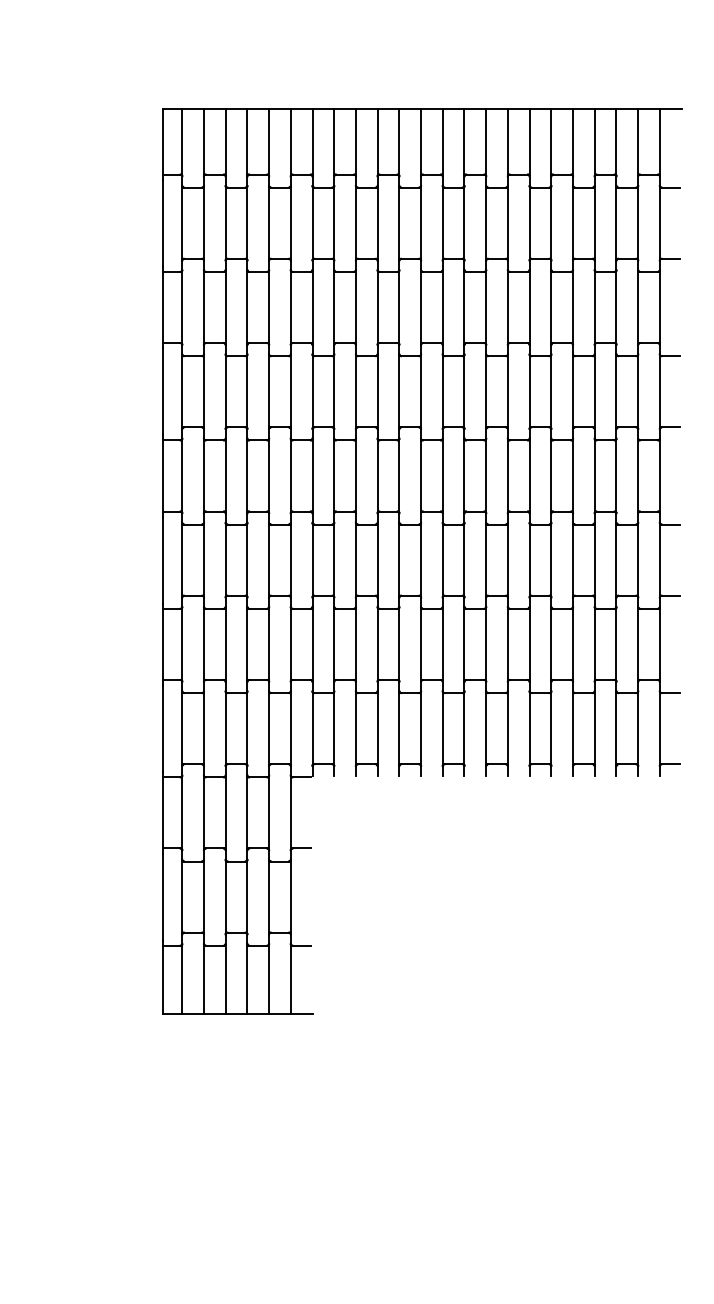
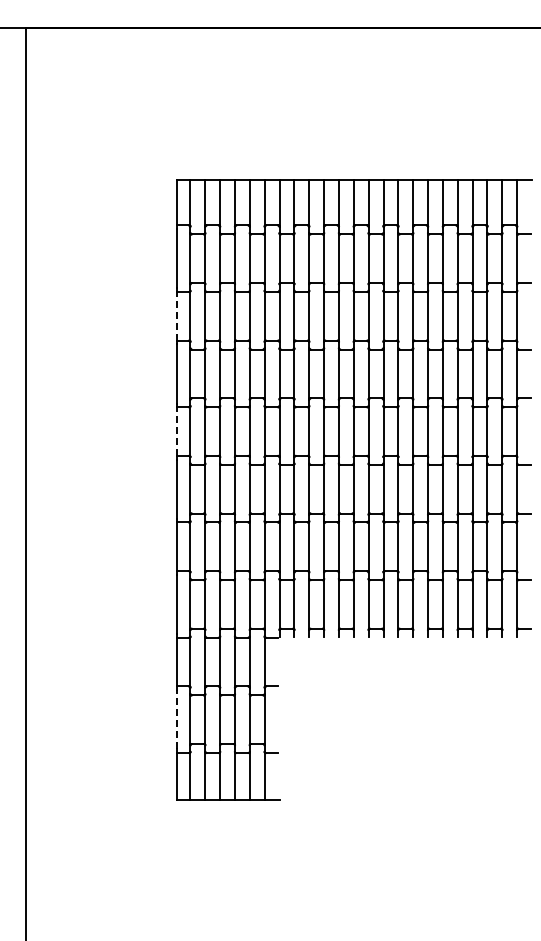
line: (163, 306) -> (177, 315), solid -> dashed
line: (163, 475) -> (177, 431), solid -> dashed
line: (163, 896) -> (177, 719), solid -> dashed

